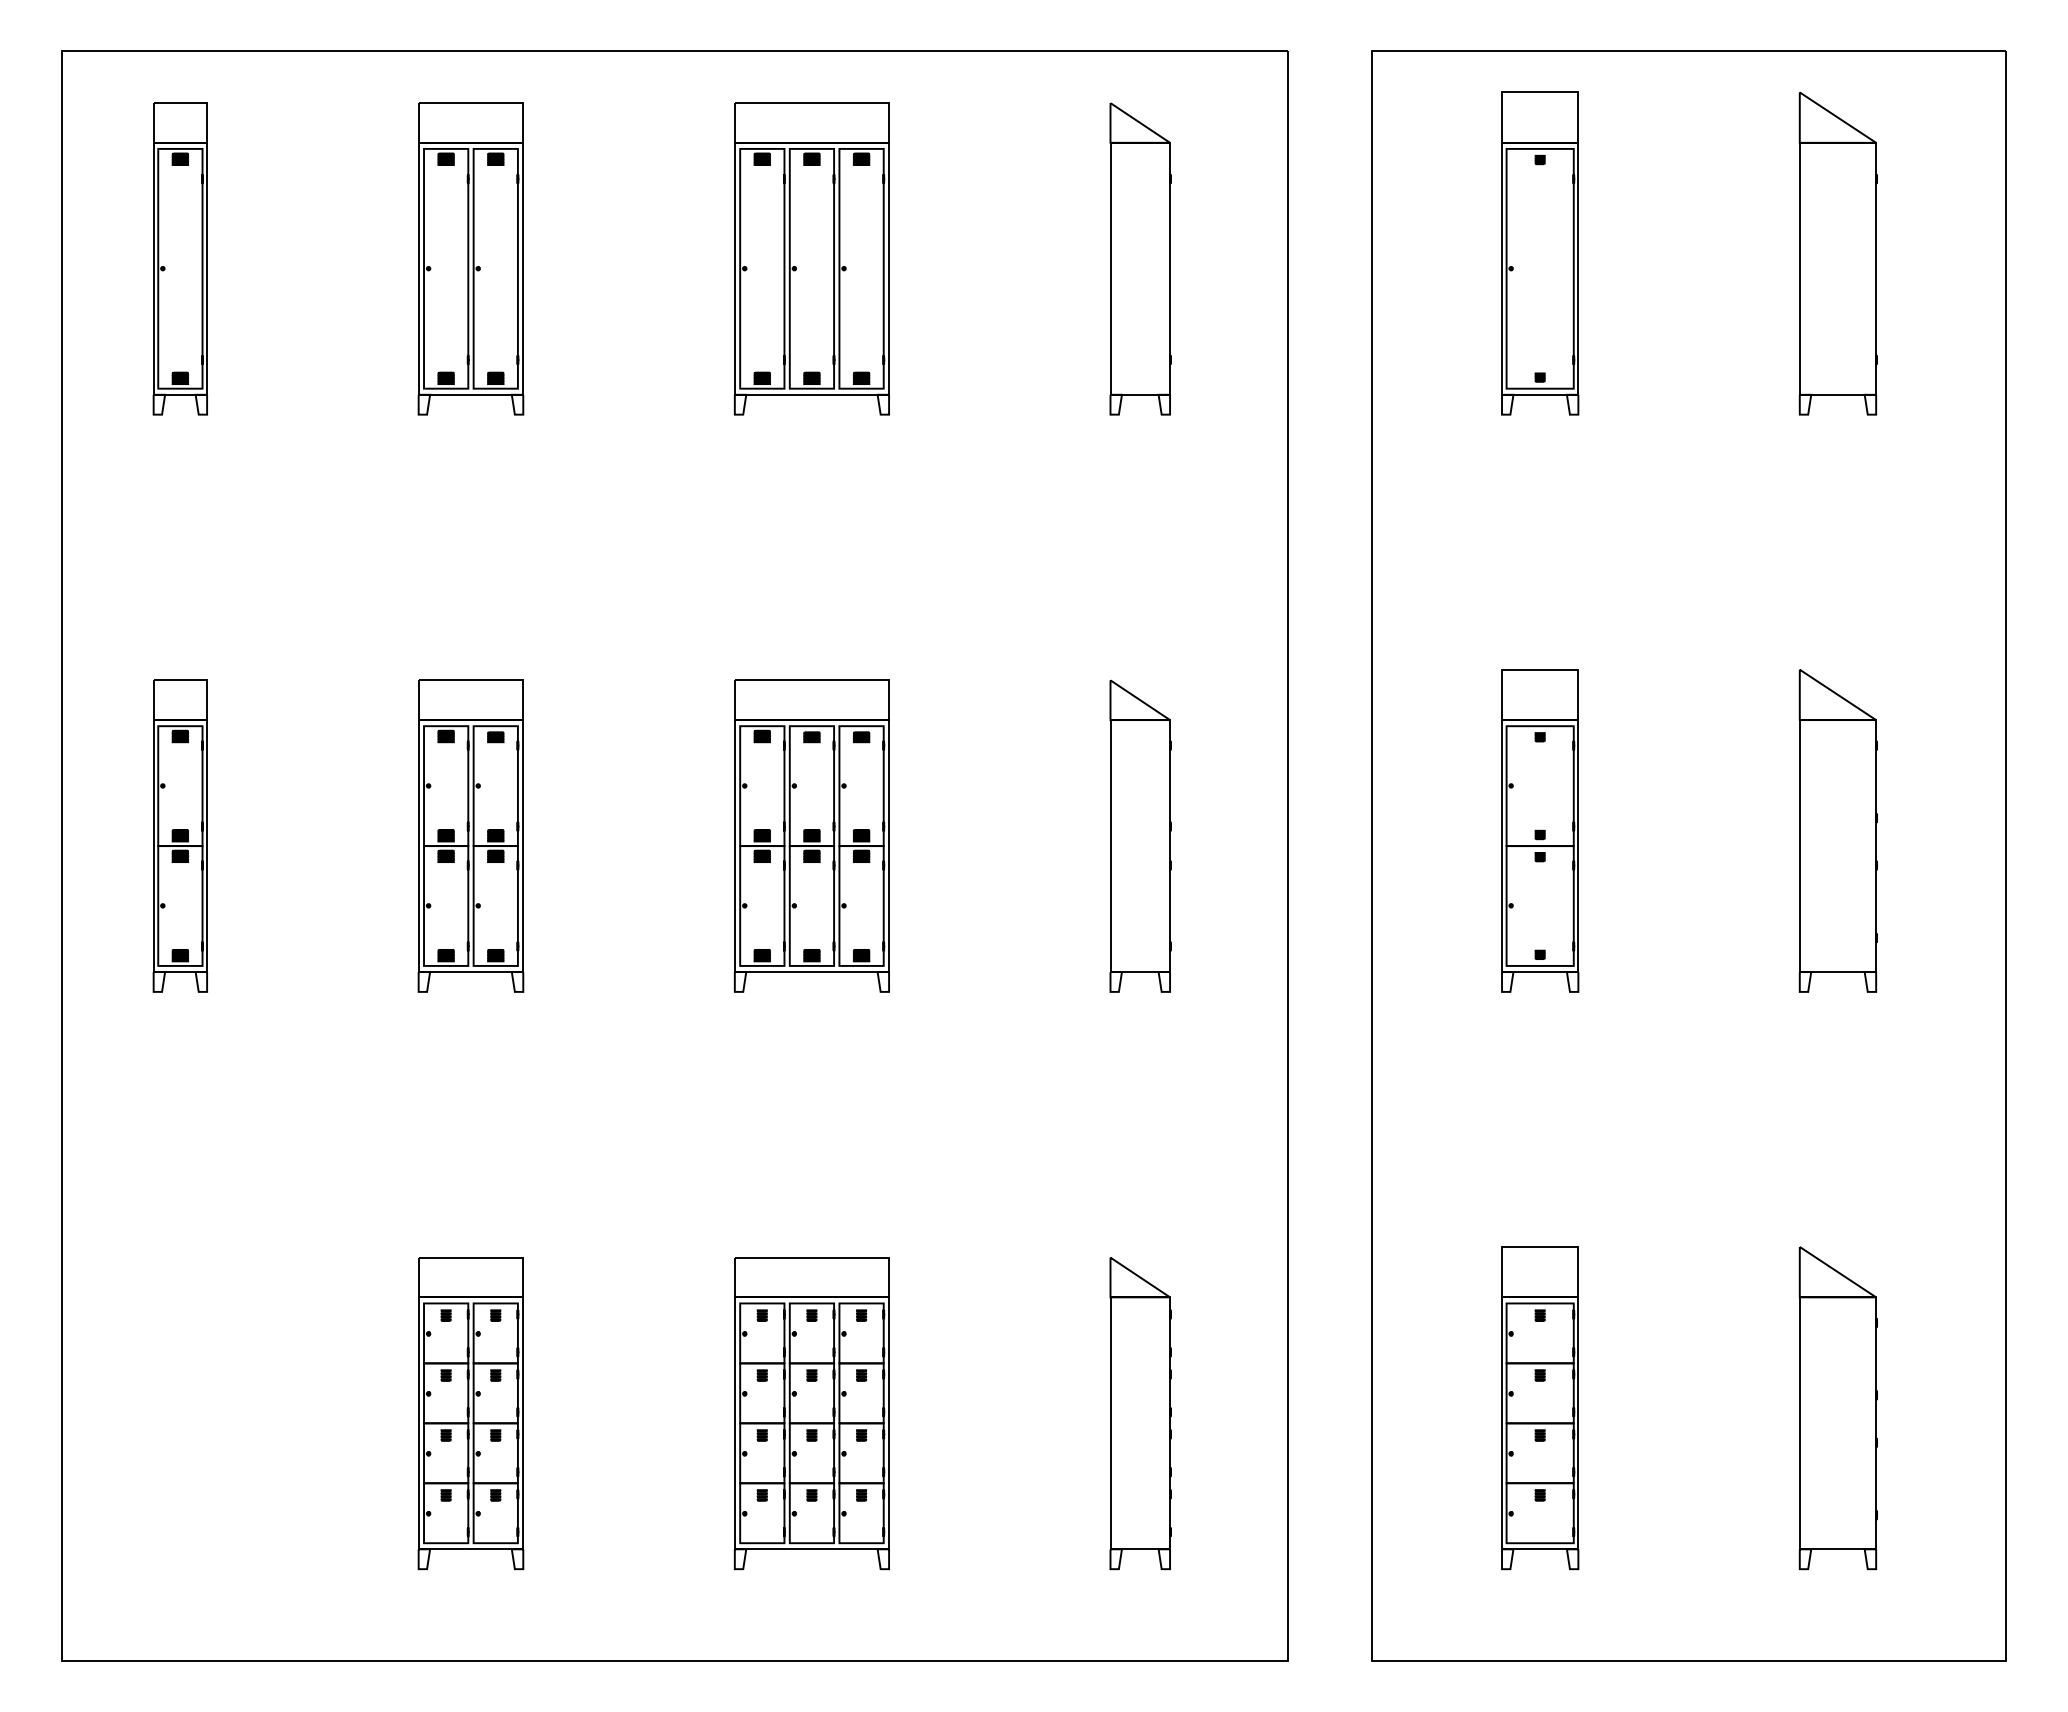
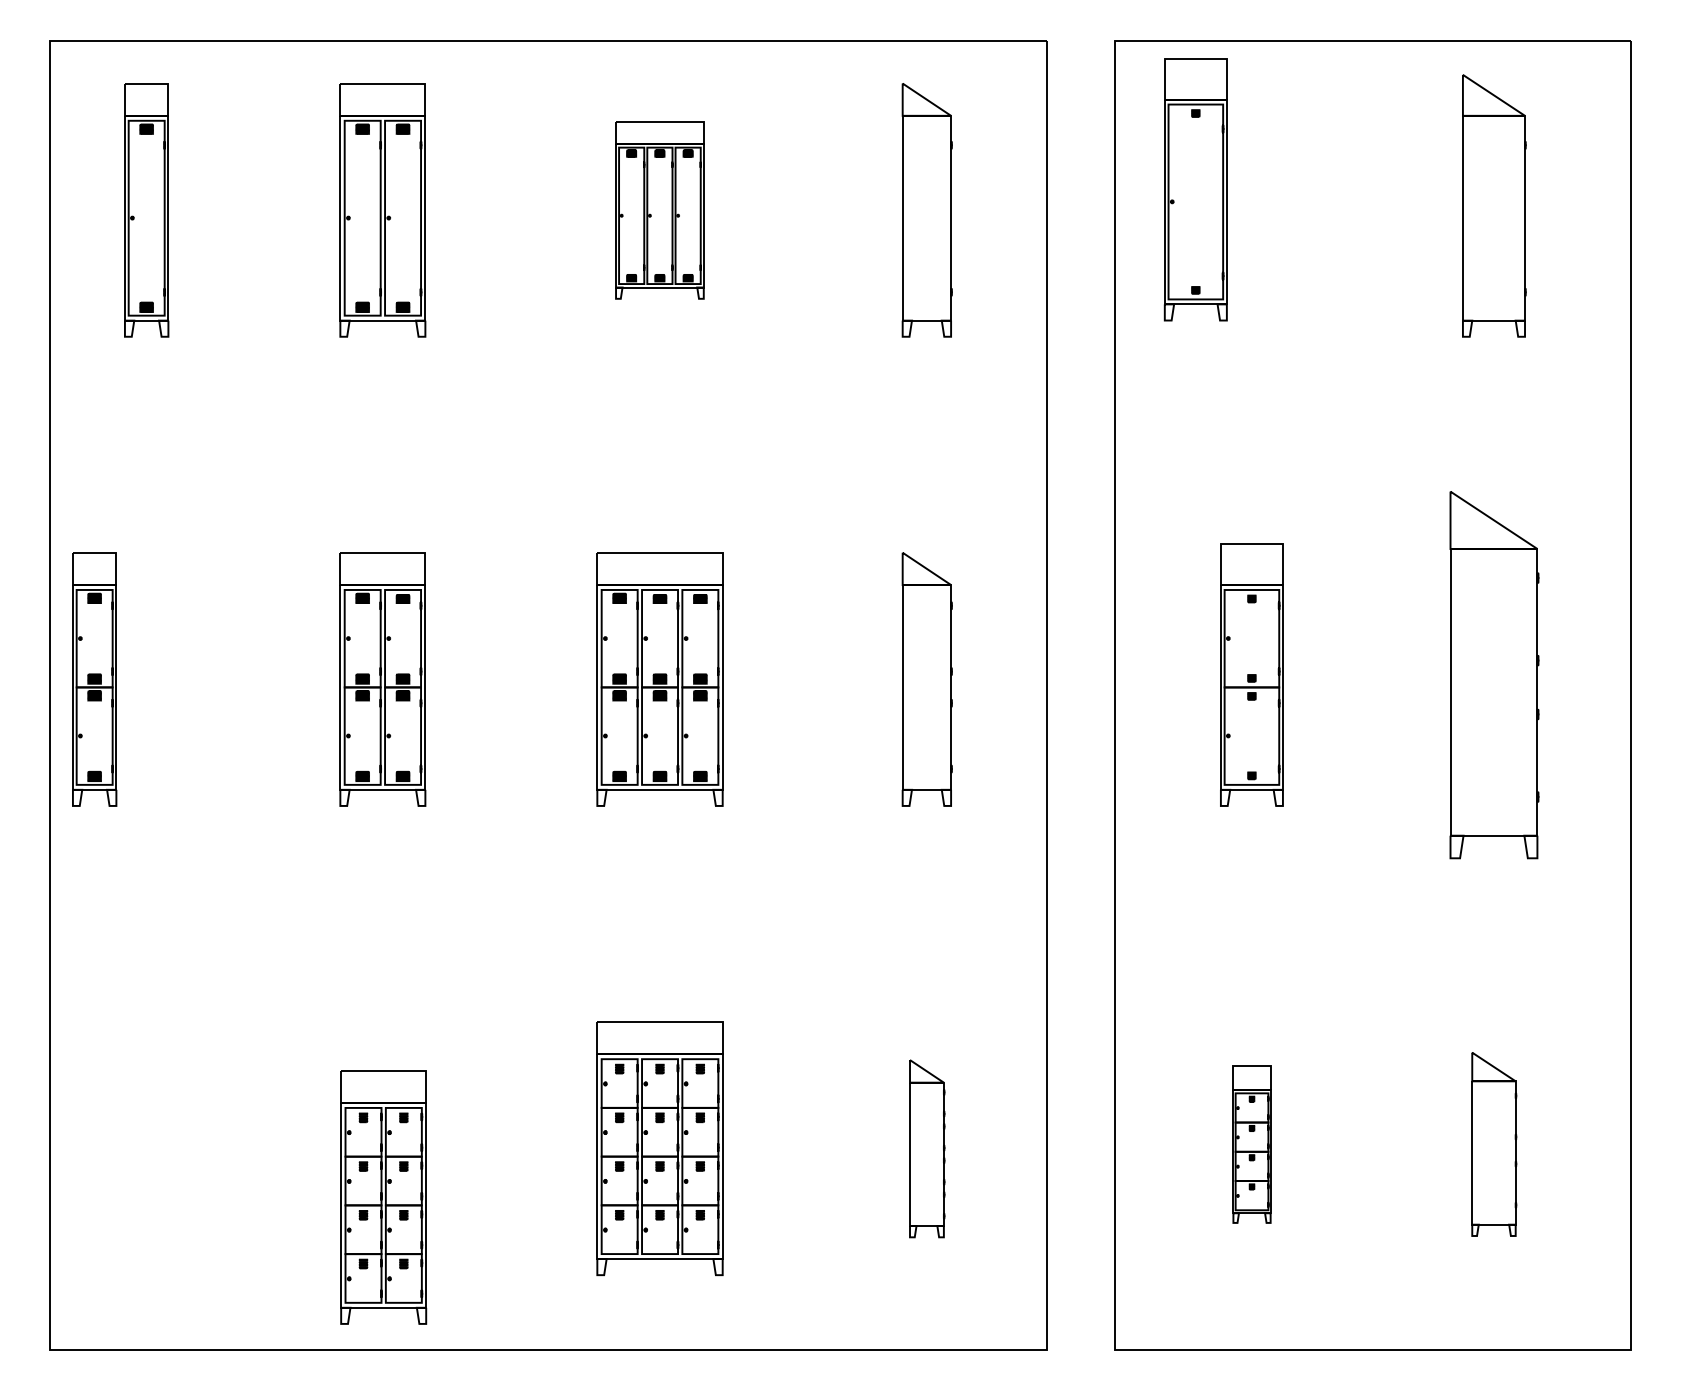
part: (1540, 253) -> (1196, 189), moved
part: (811, 258) -> (659, 209), size x0.7
part: (1837, 830) -> (1493, 674), size x1.4
part: (179, 835) -> (93, 678), moved
part: (1540, 1408) -> (1252, 1144), size x0.6
part: (1837, 1408) -> (1493, 1144), size x0.7
part: (470, 1413) -> (383, 1197), moved
part: (1140, 1413) -> (927, 1148), size x0.7

